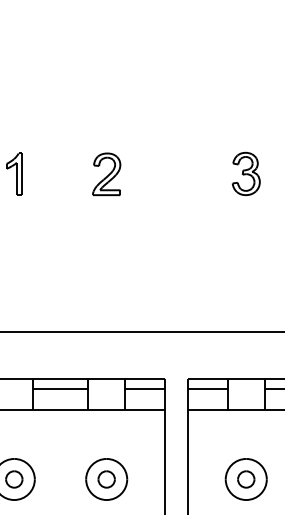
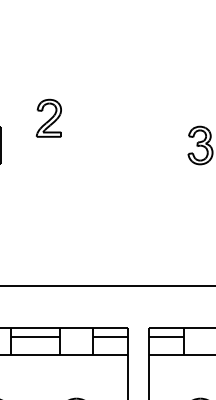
part: (106, 174) -> (48, 118), moved

